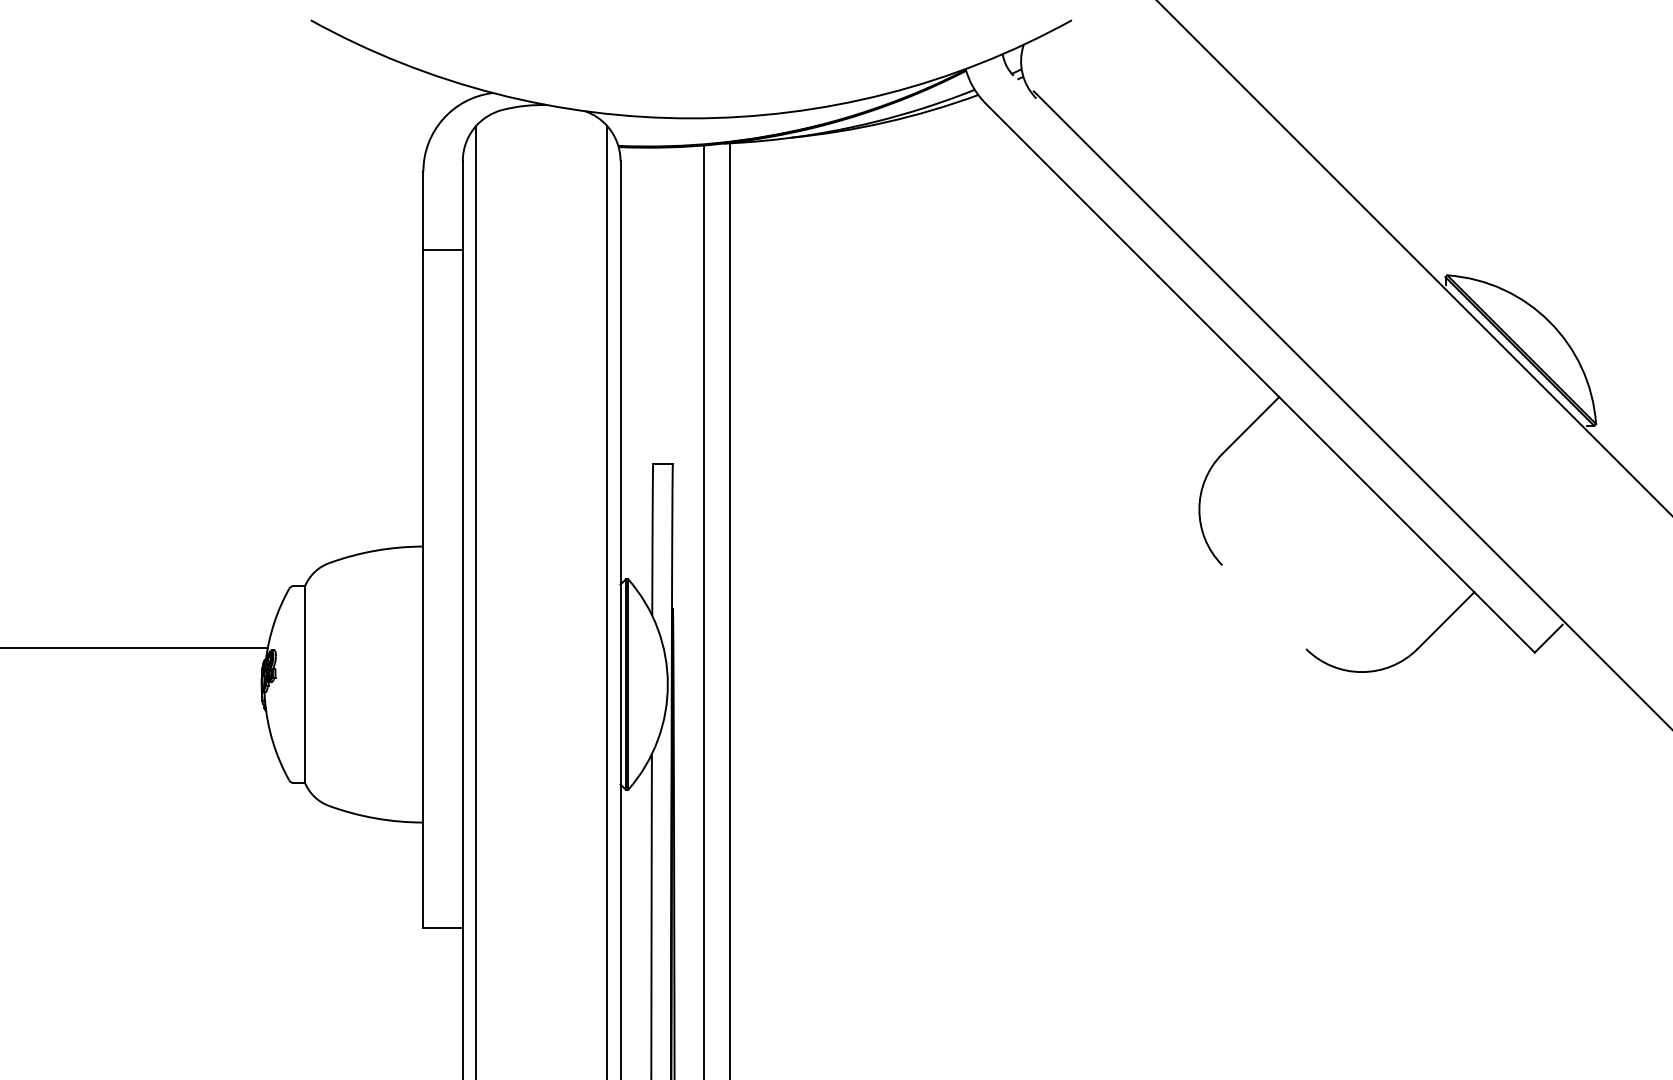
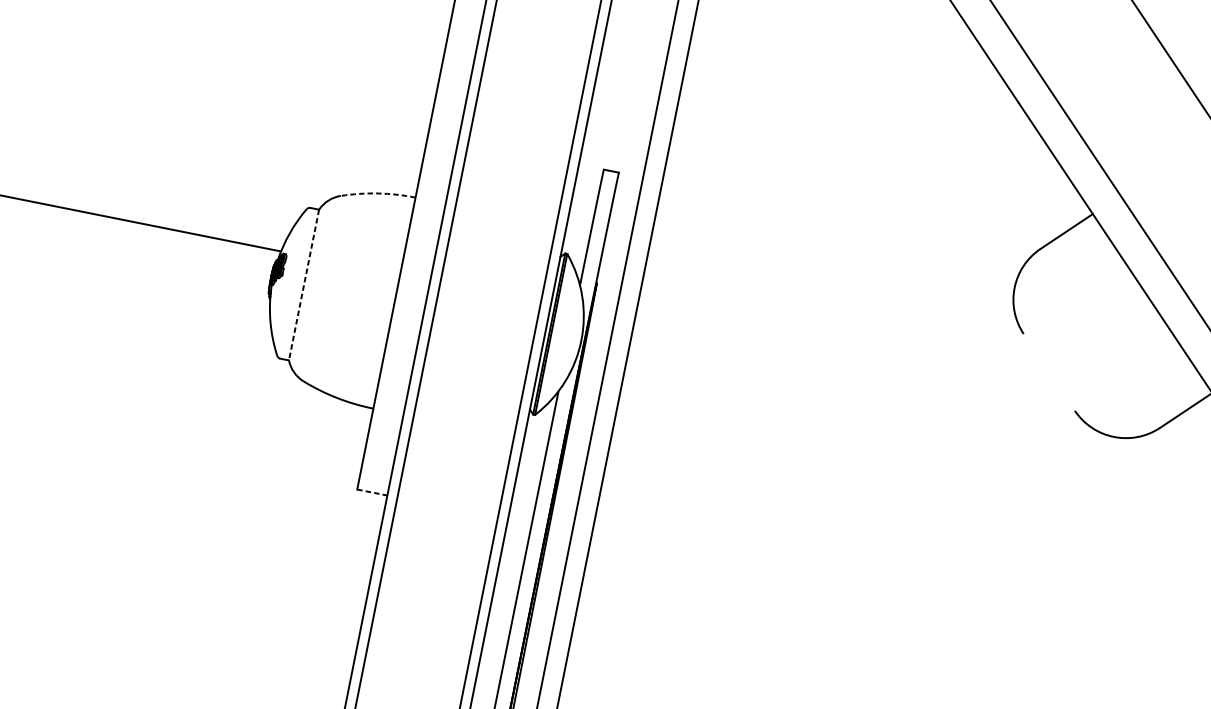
arc: (375, 550) -> (378, 193), solid -> dashed
line: (305, 684) -> (304, 285), solid -> dashed
line: (443, 928) -> (372, 492), solid -> dashed

